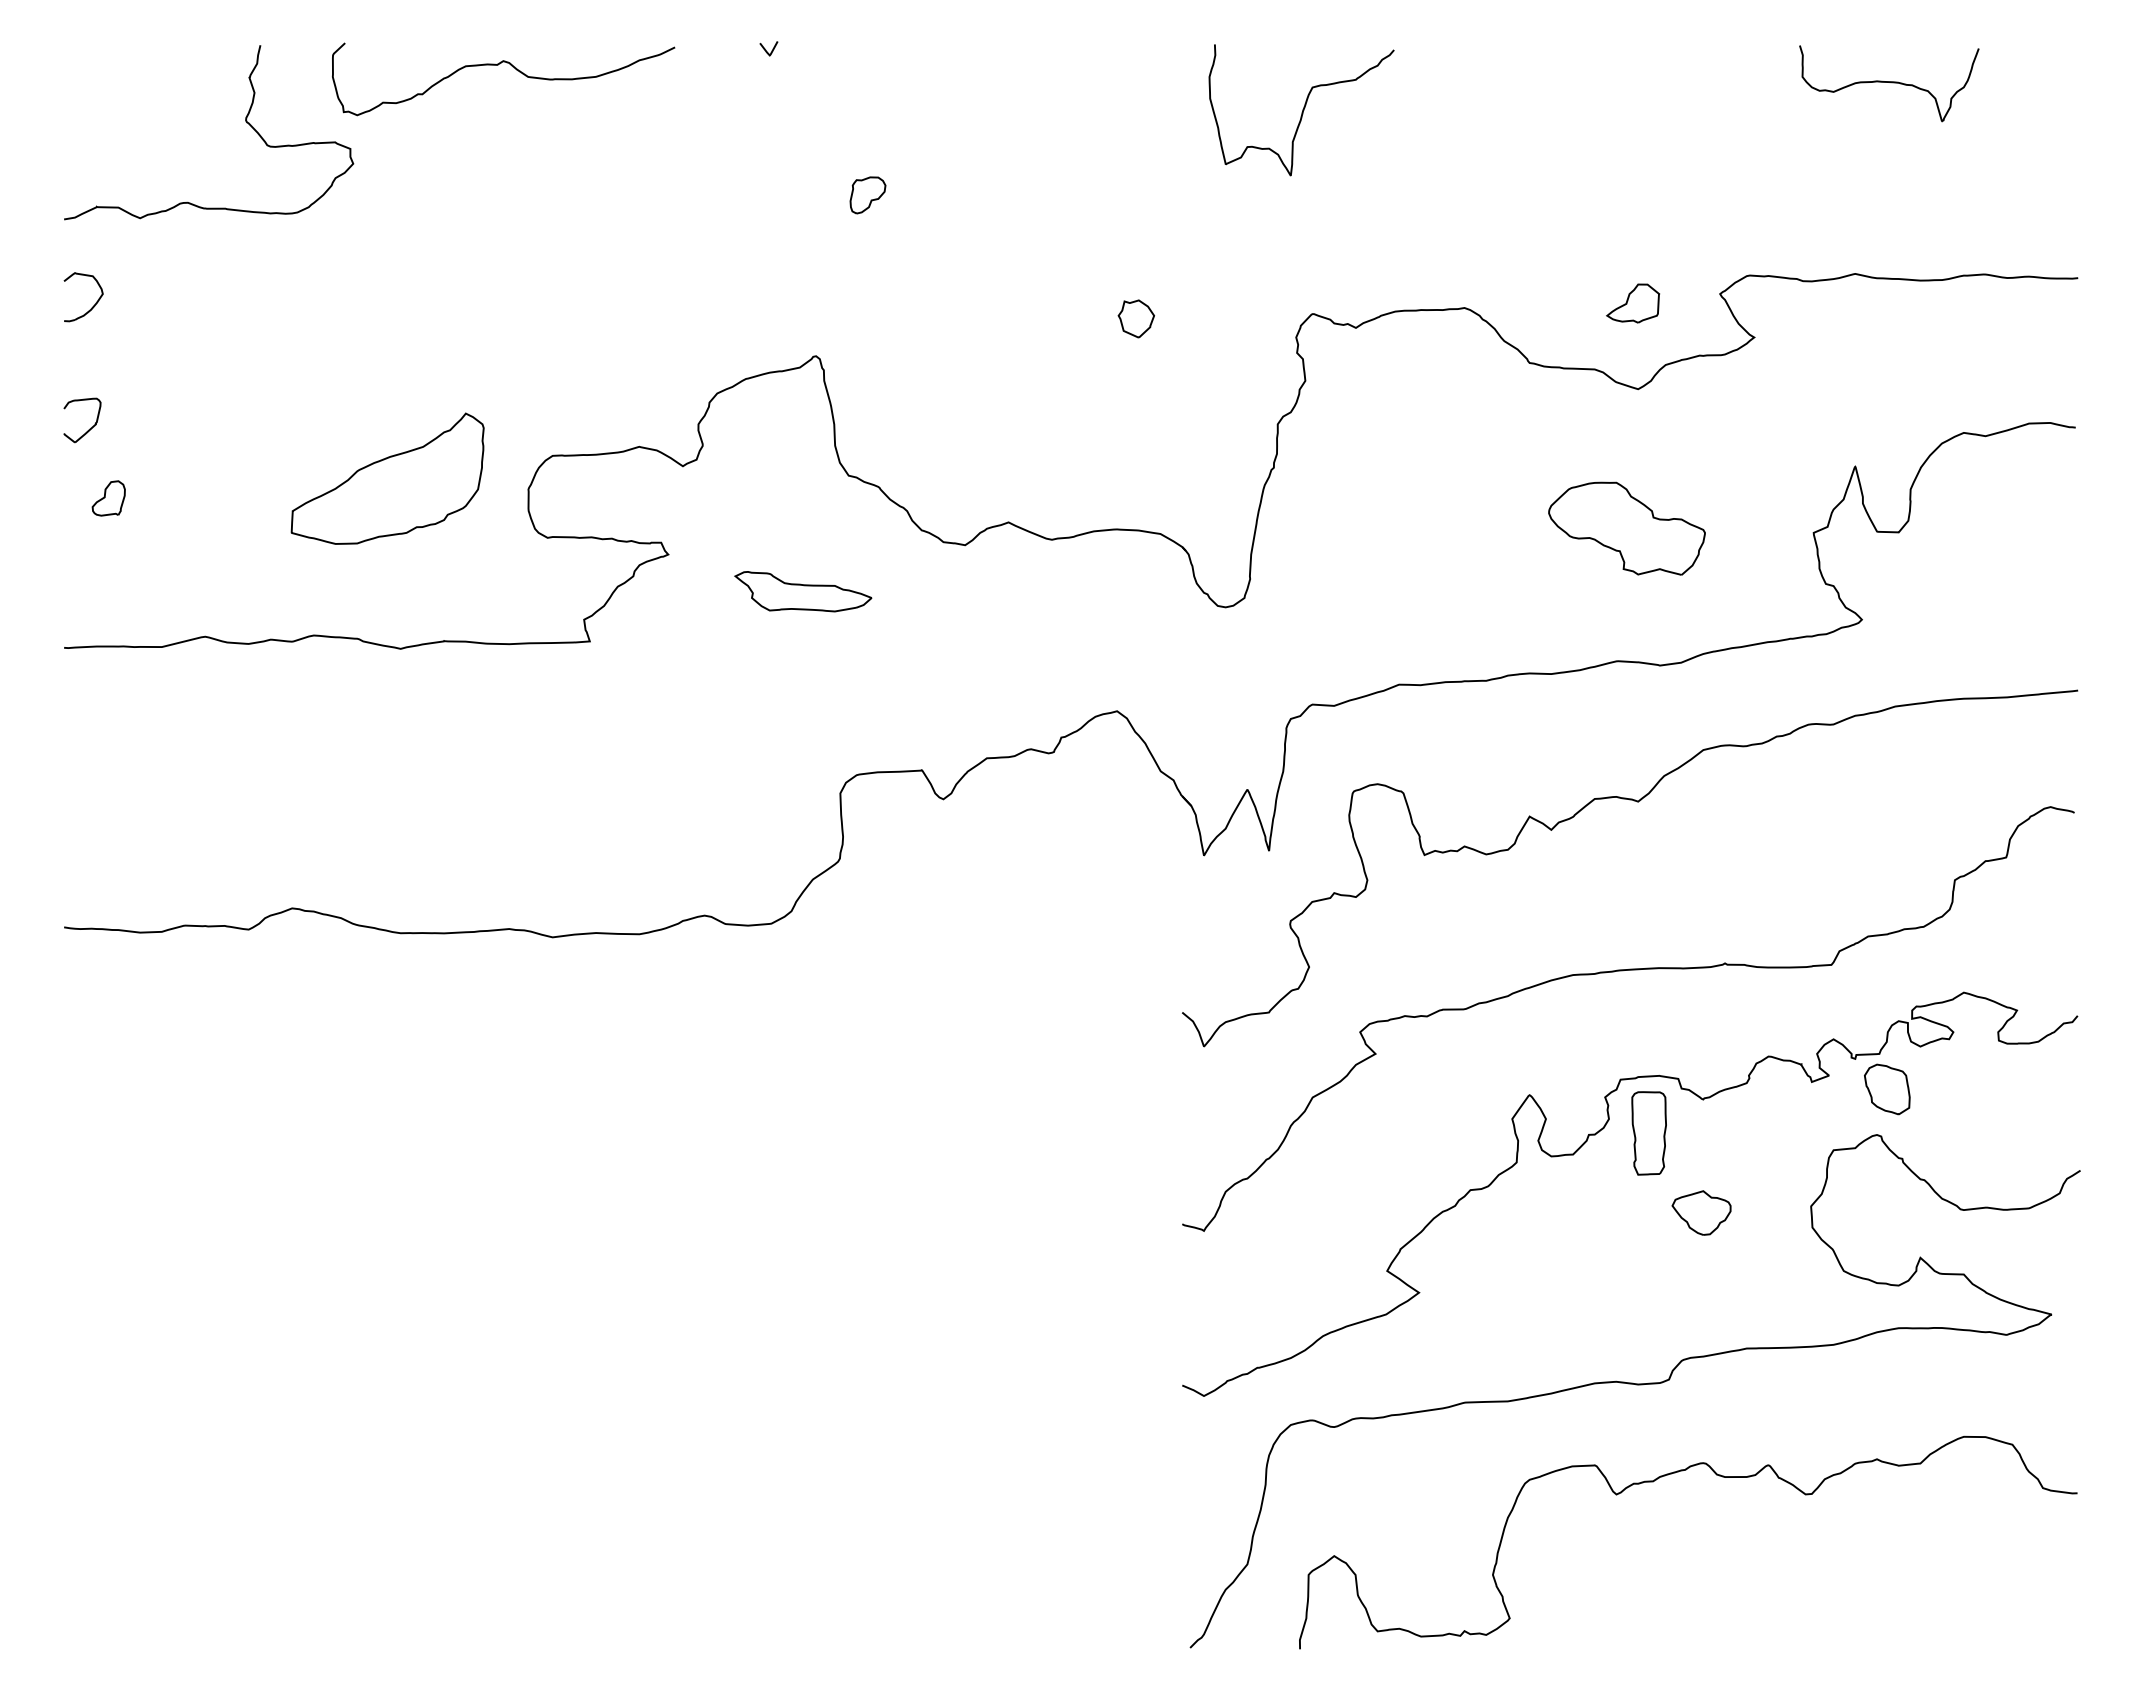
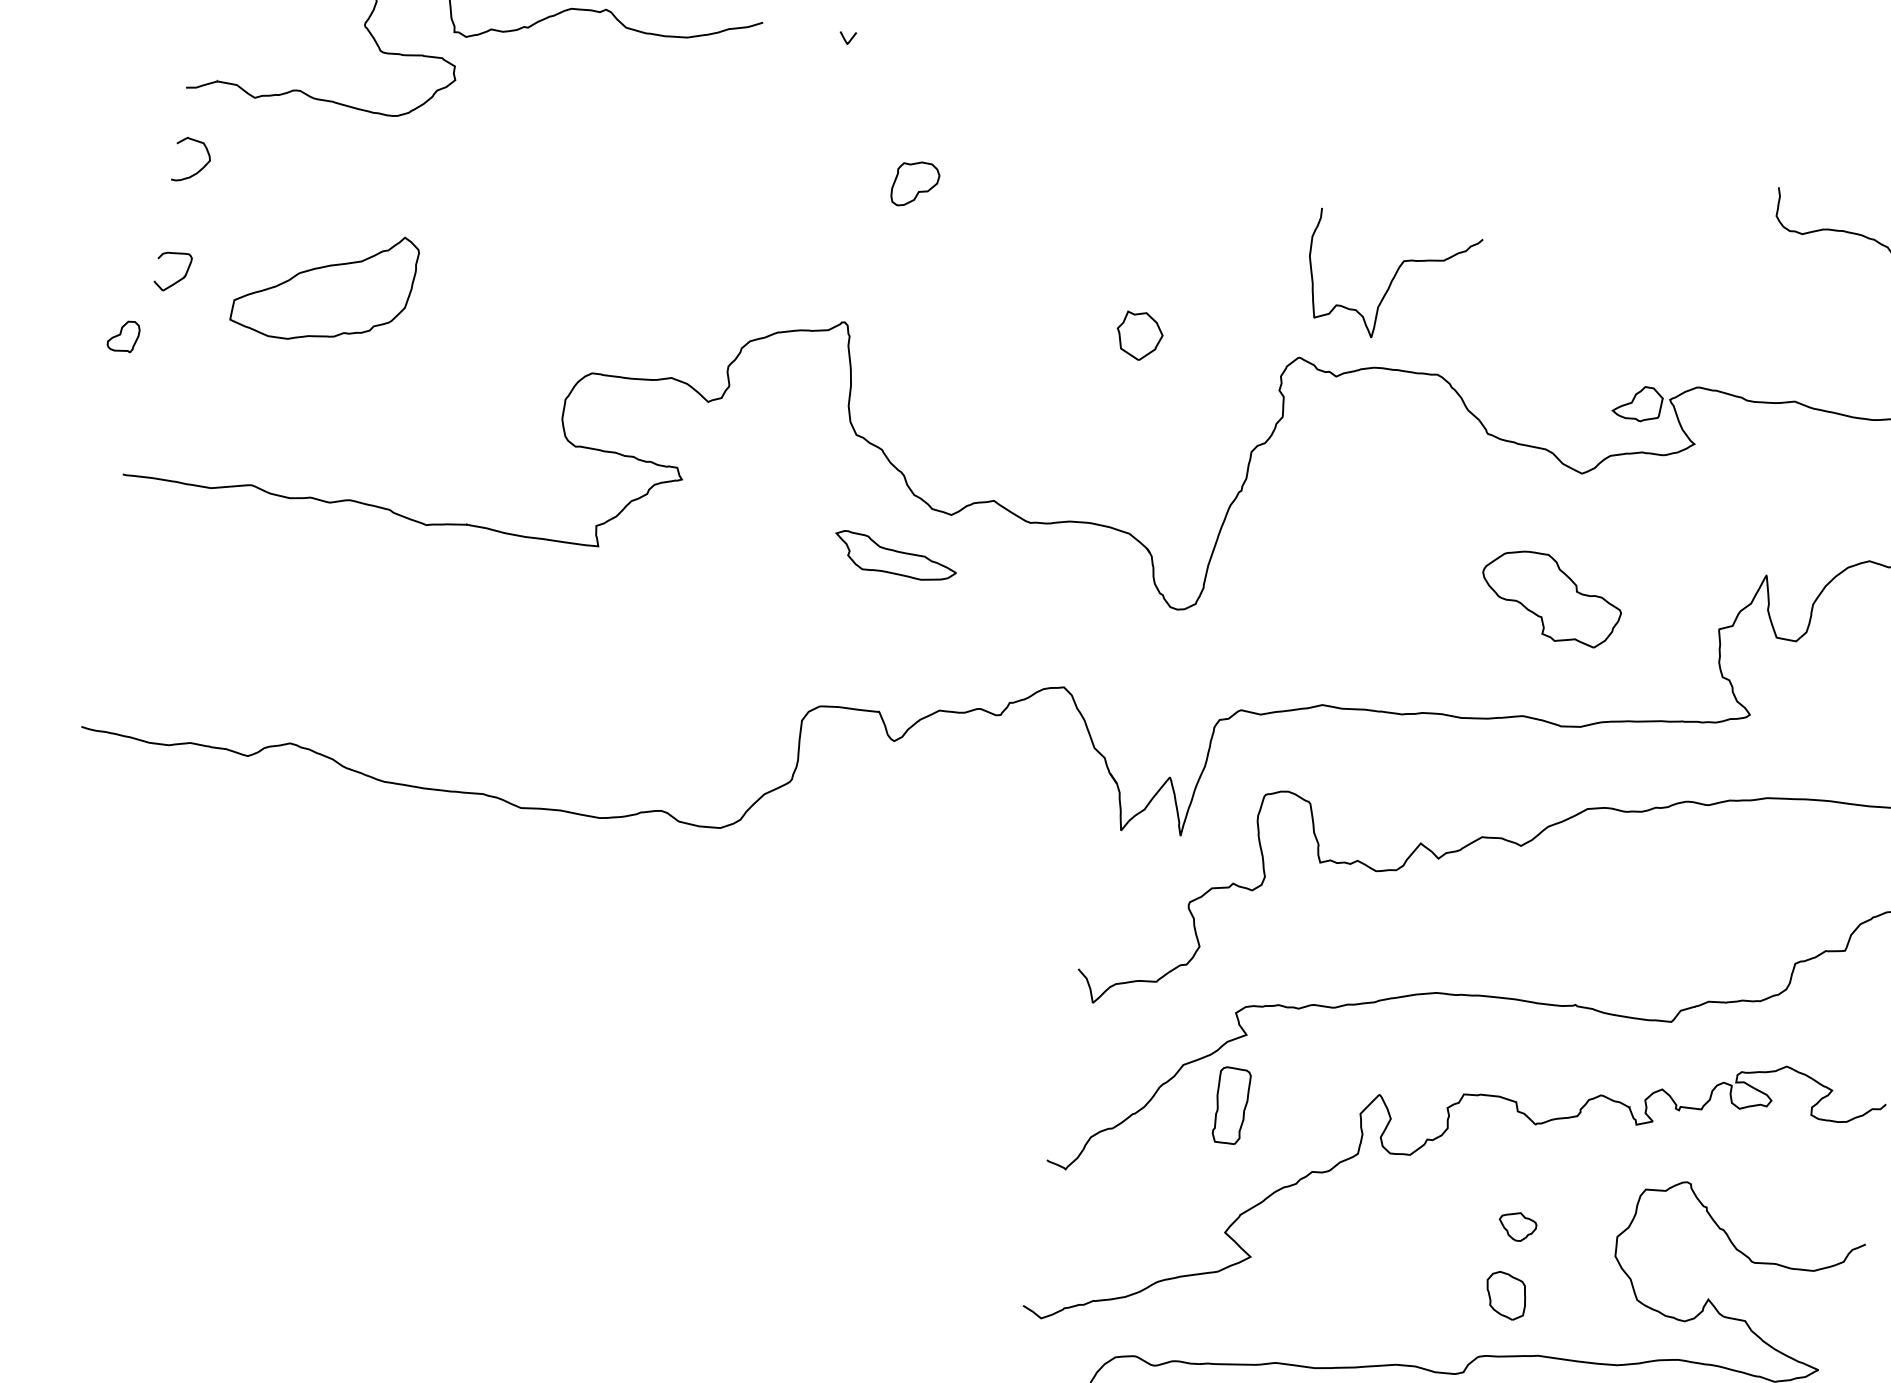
curve: (1302, 110) -> (1391, 280), moved
part: (867, 195) -> (914, 184), size x1.4
part: (1633, 303) -> (1638, 403), moved
part: (1135, 318) -> (1138, 335), size x1.4
part: (387, 478) -> (324, 284), moved
part: (108, 498) -> (123, 336), moved
part: (803, 591) -> (895, 557), moved
part: (1887, 1089) -> (1506, 1295), moved
part: (1648, 1133) -> (1230, 1106), moved
part: (1701, 1212) -> (1517, 1226), size x0.7

